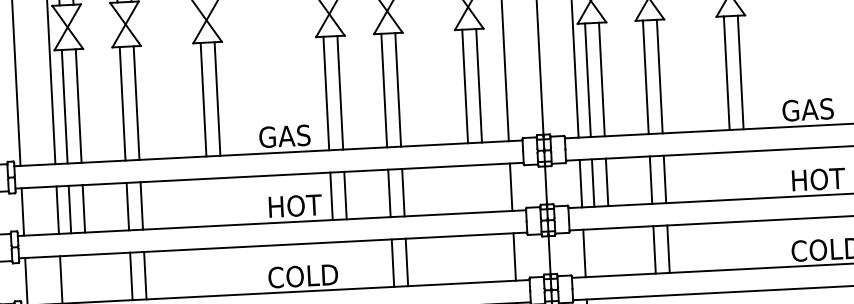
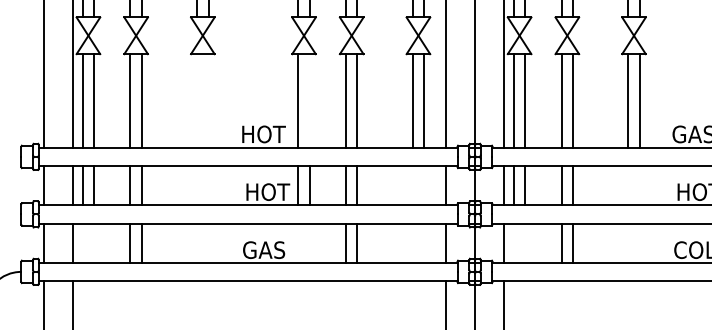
line: (339, 92) -> (309, 100), removed
line: (217, 98) -> (208, 100), removed
line: (204, 99) -> (197, 100), removed
text: (286, 136) -> (263, 134), GAS -> HOT
text: (307, 276) -> (275, 250), COLD -> GAS

